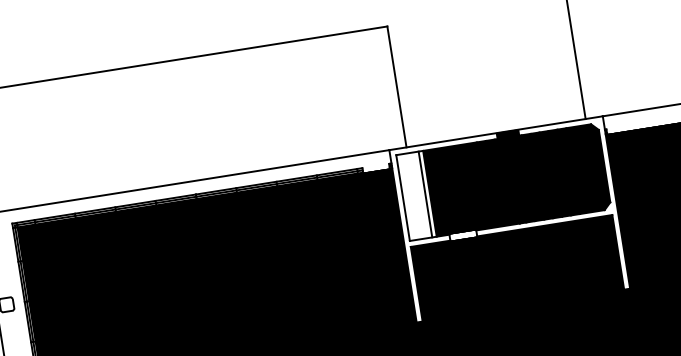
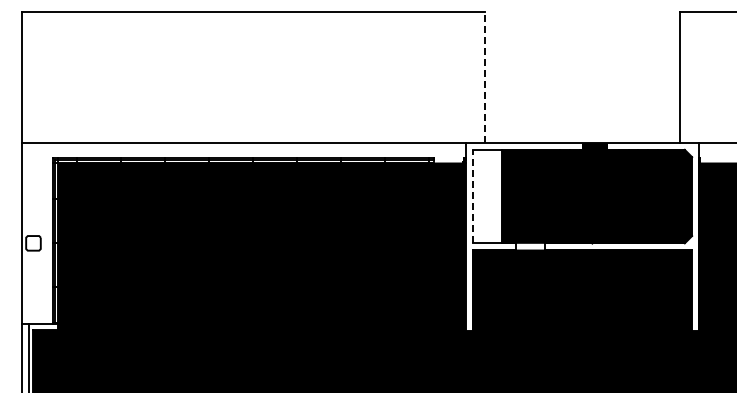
line: (396, 87) -> (484, 77), solid -> dashed
line: (425, 194) -> (496, 196), removed
line: (402, 197) -> (472, 196), solid -> dashed

